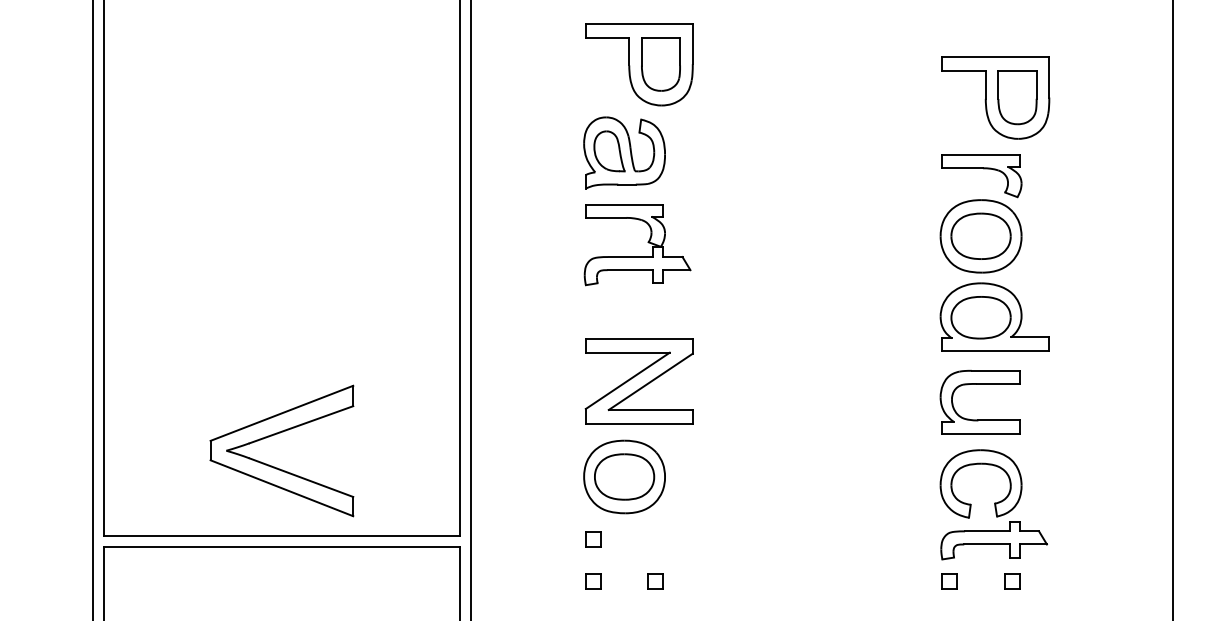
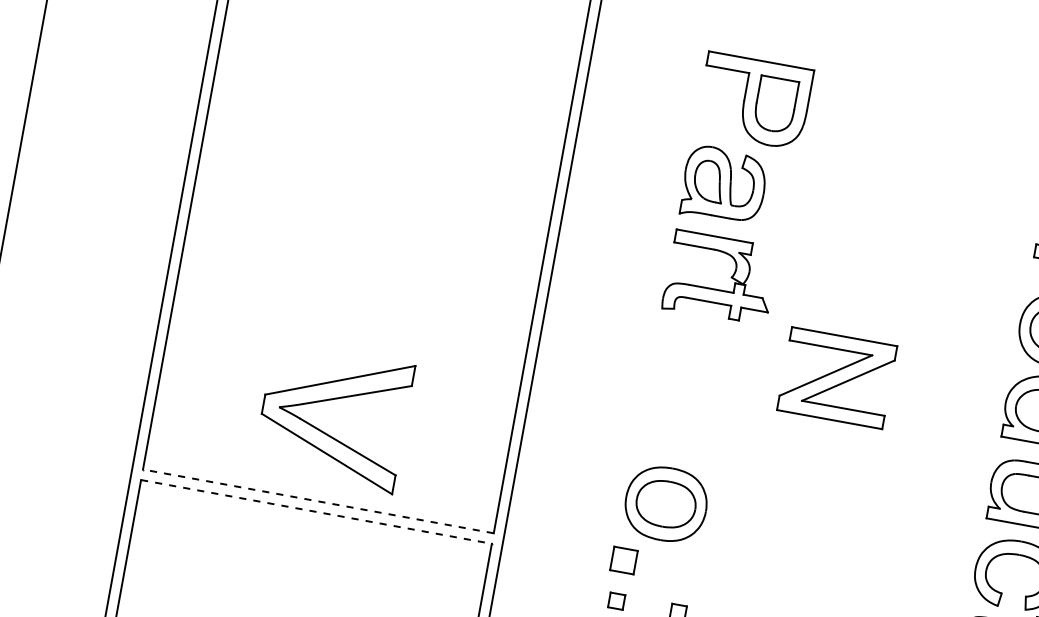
part: (638, 381) -> (836, 378), moved
line: (281, 536) -> (317, 501), solid -> dashed
part: (593, 539) -> (624, 560), size x1.6
line: (282, 547) -> (316, 512), solid -> dashed

